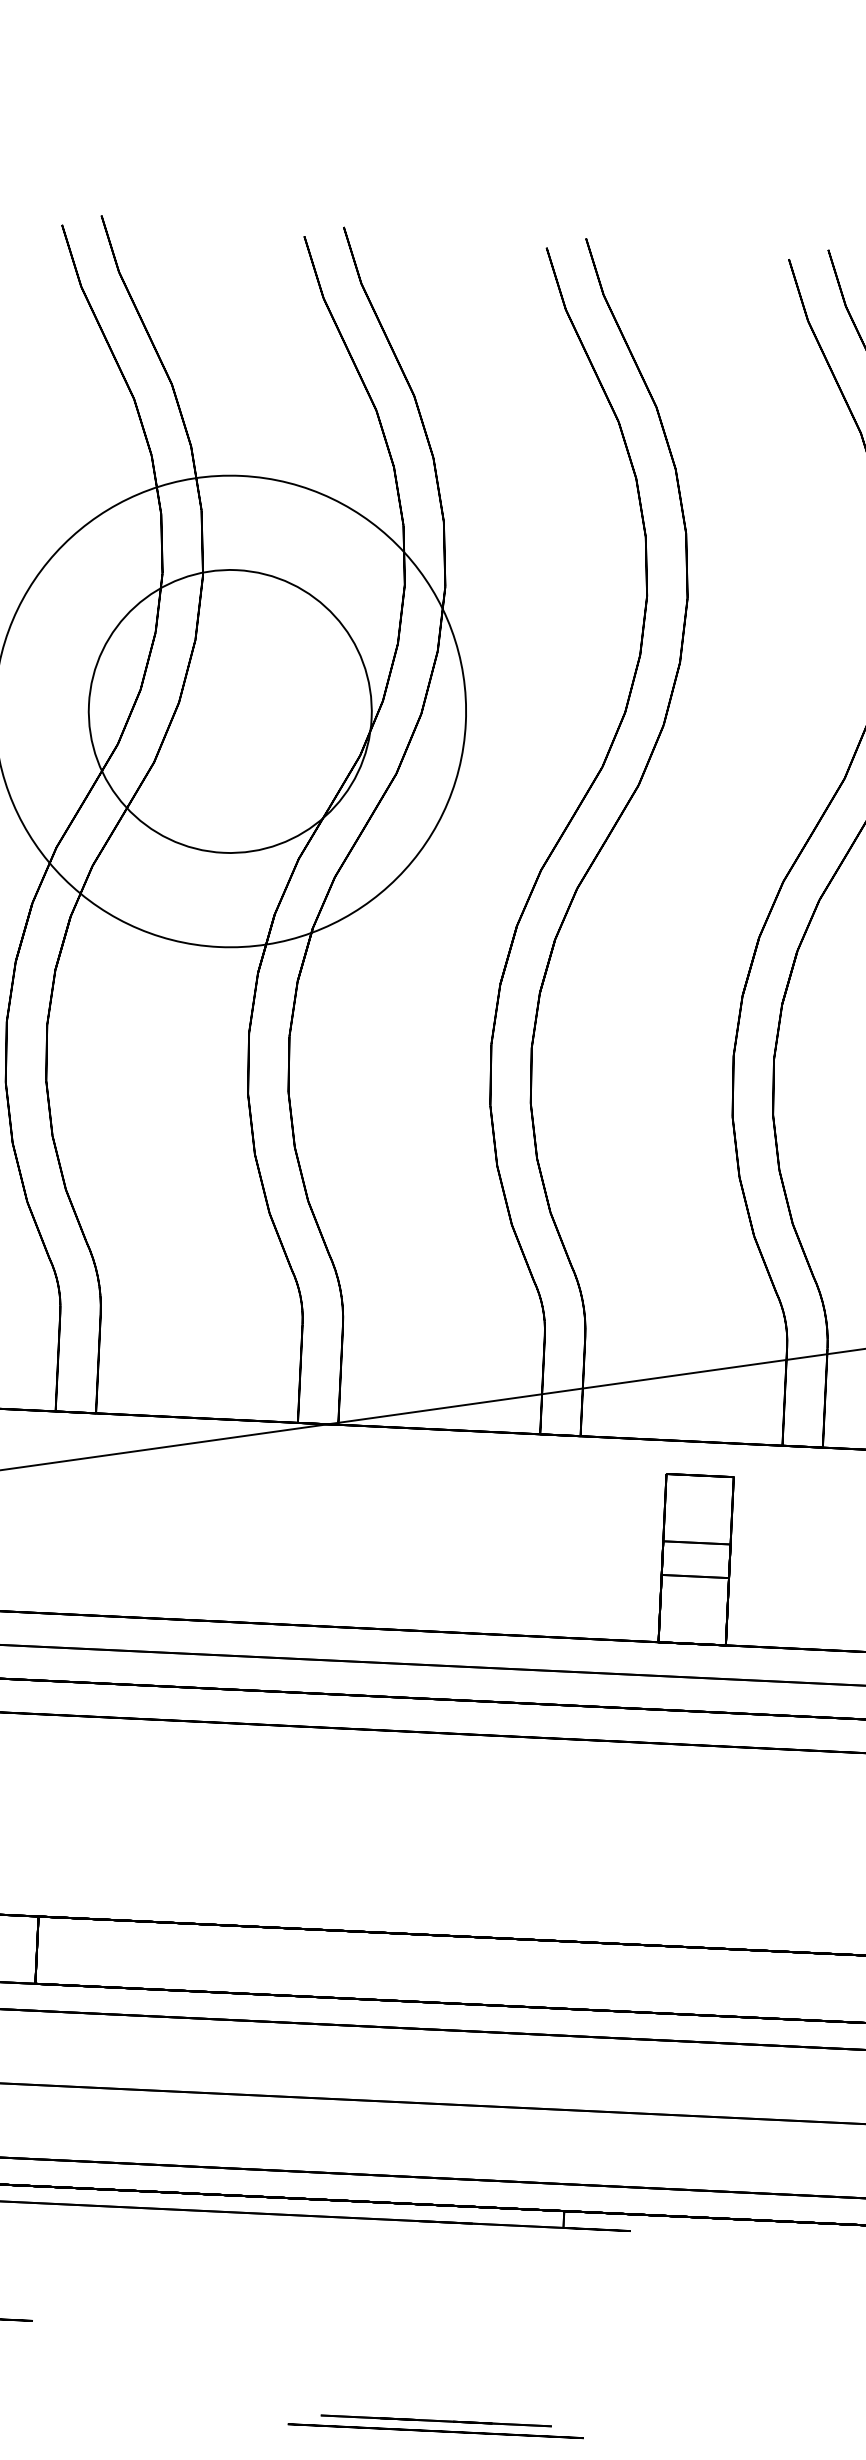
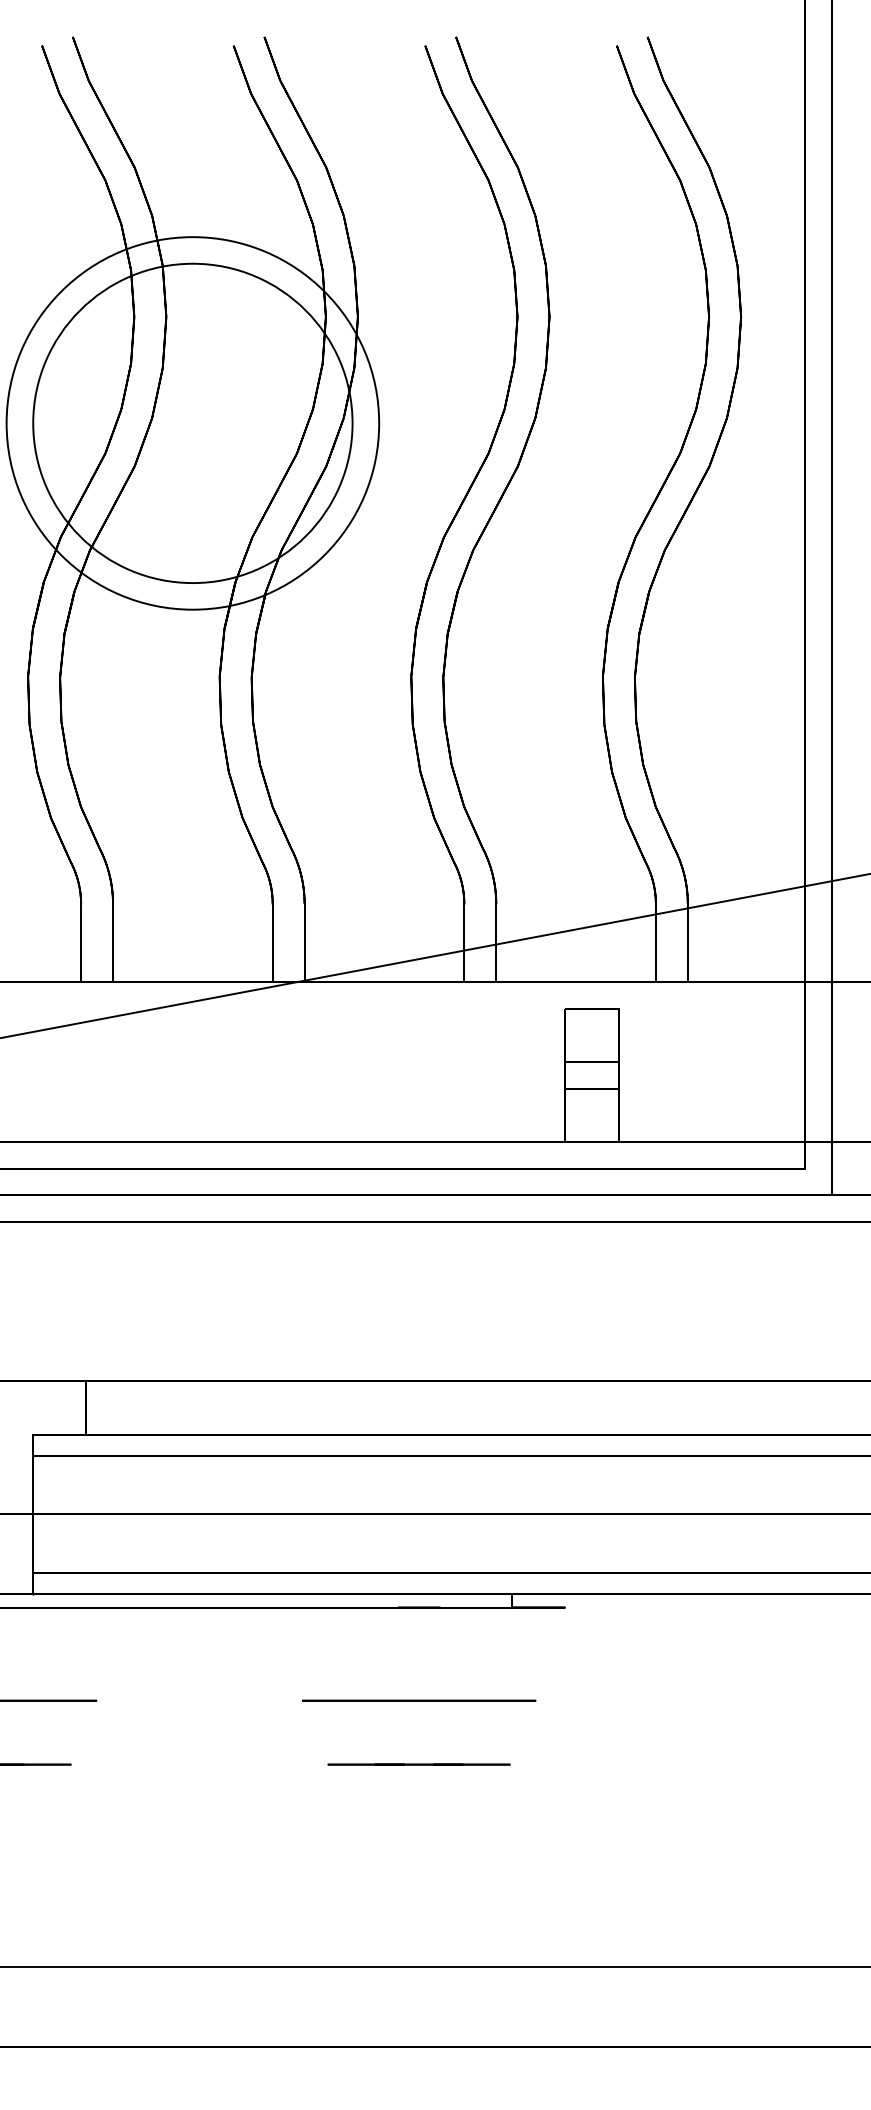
circle: (229, 711) -> (192, 423), size x1.43
circle: (436, 2430) -> (419, 1700), moved

